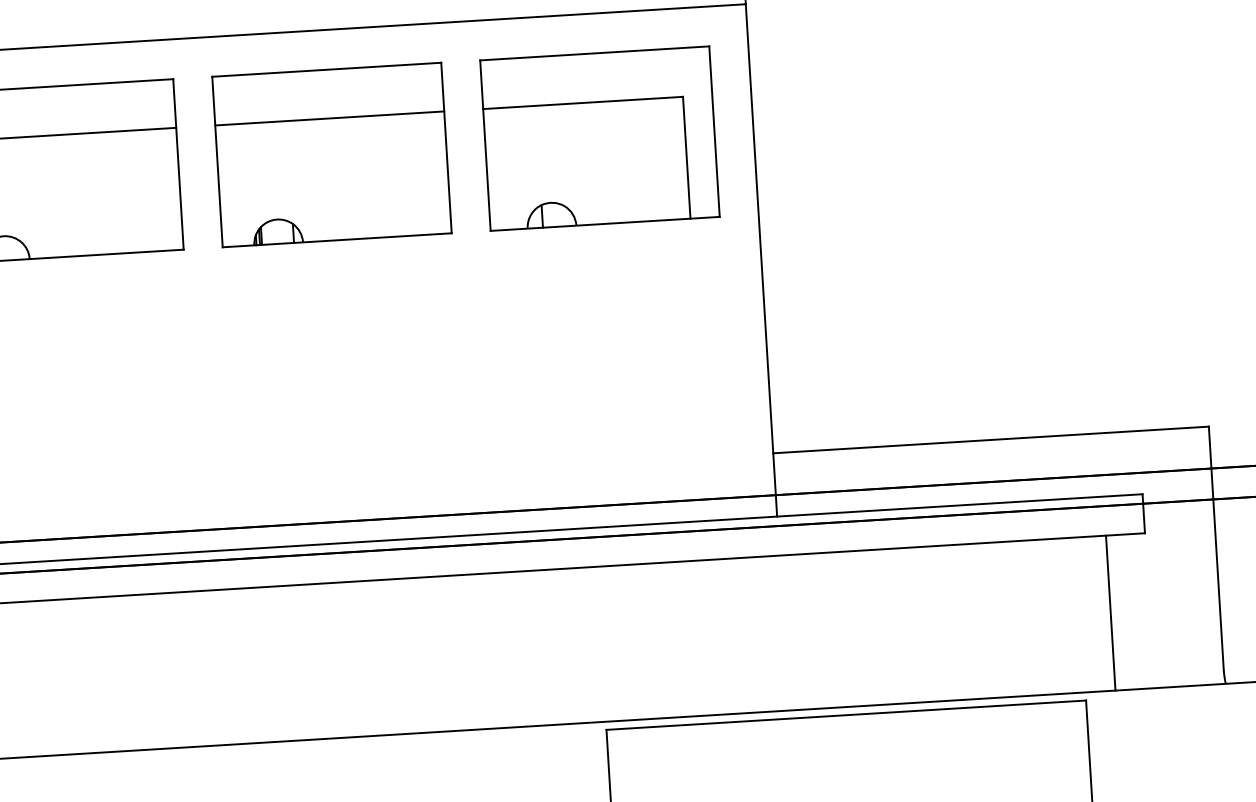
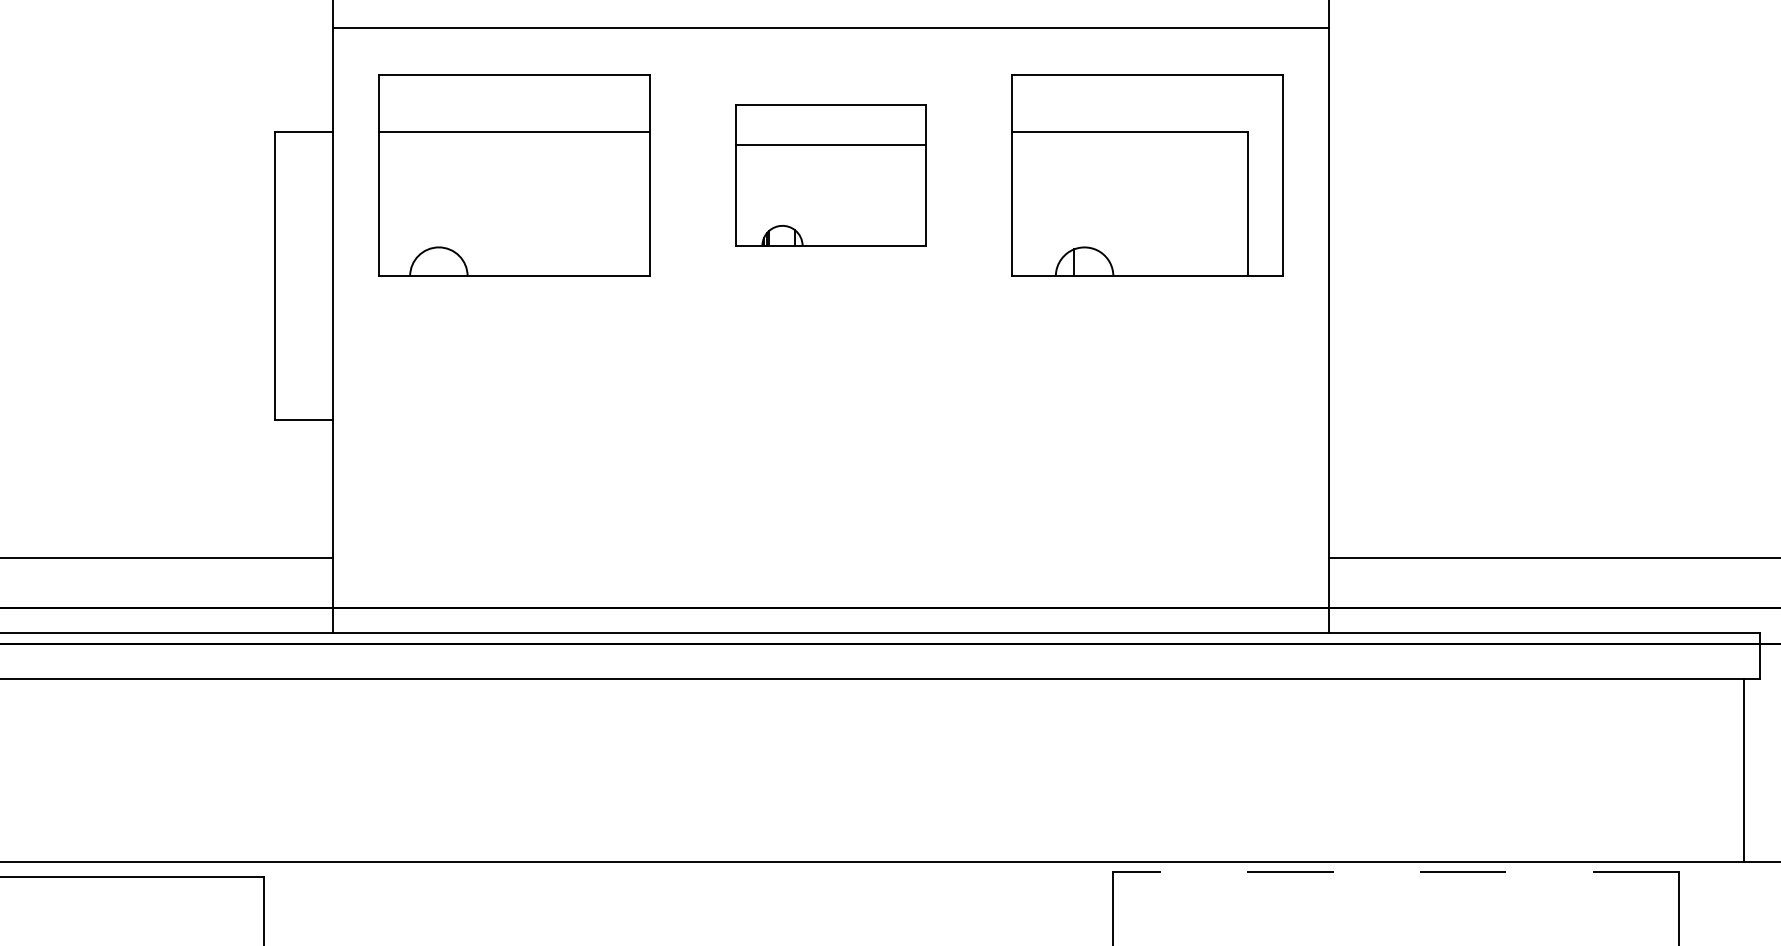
part: (331, 155) -> (830, 175), size x0.7
line: (1110, 613) -> (1744, 770), moved
line: (846, 715) -> (1395, 871), solid -> dashed

